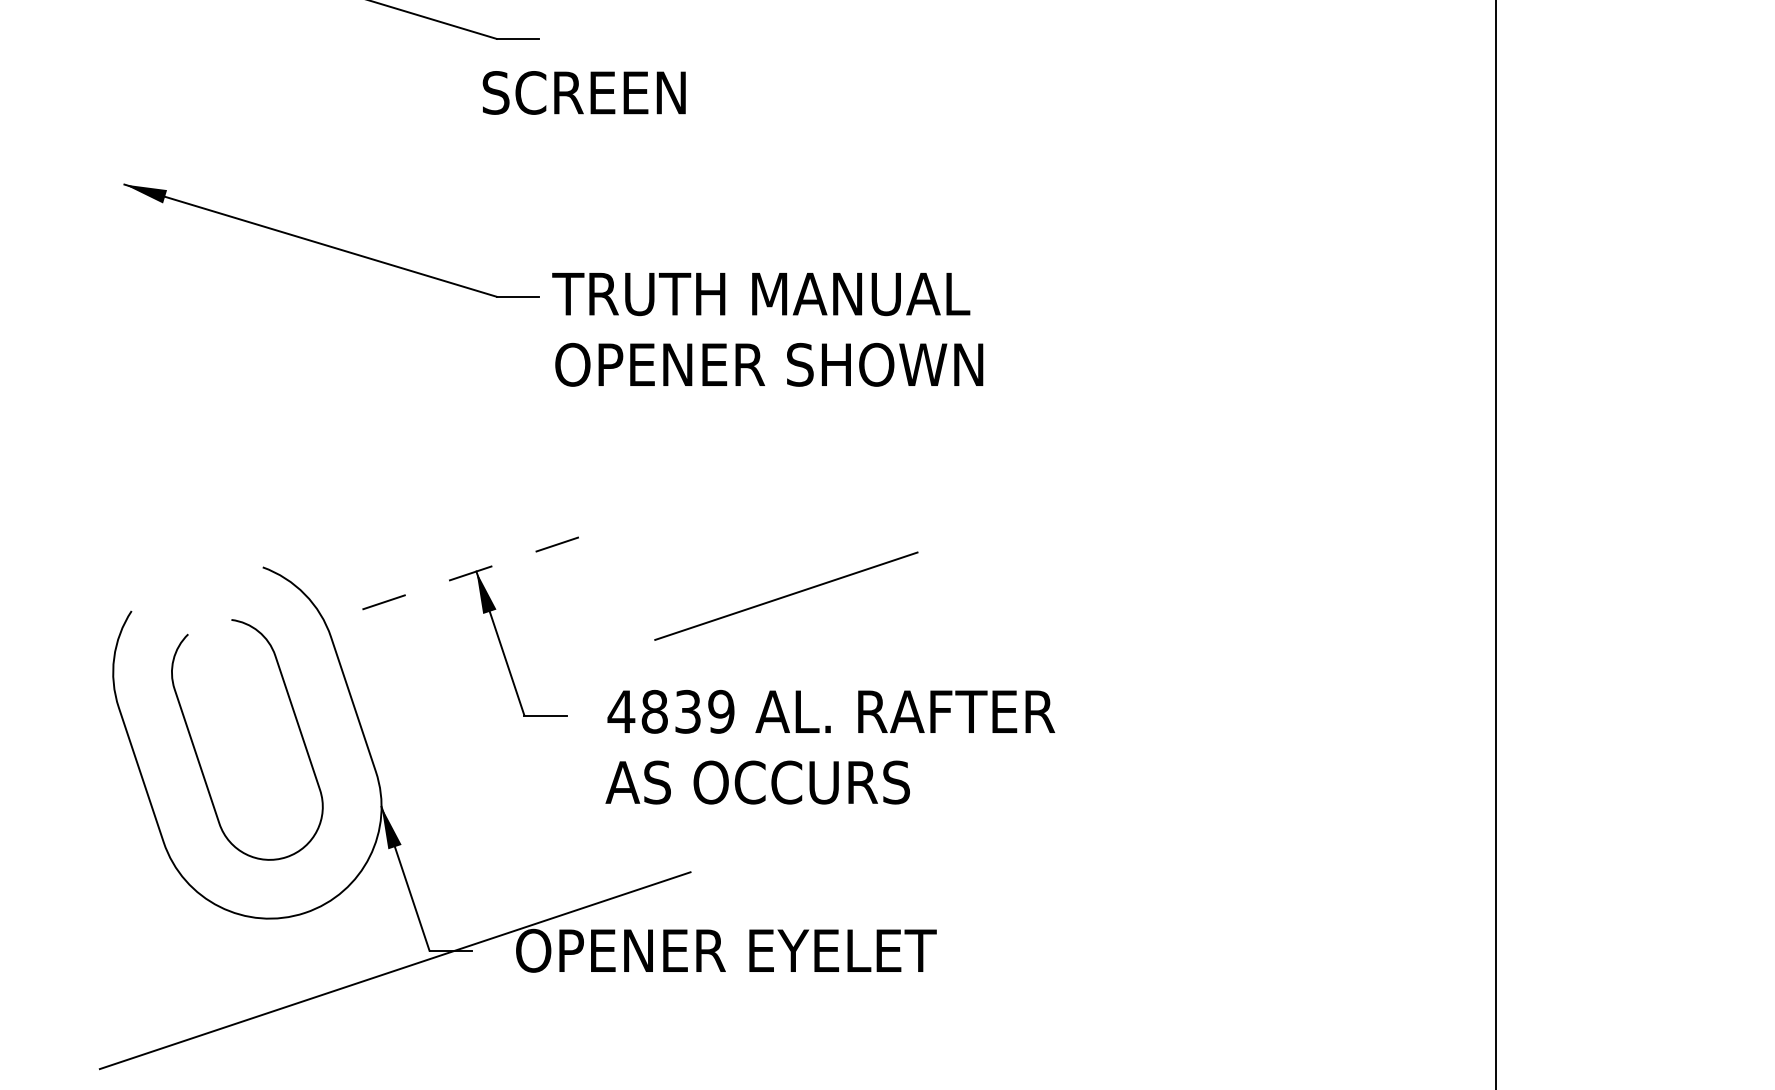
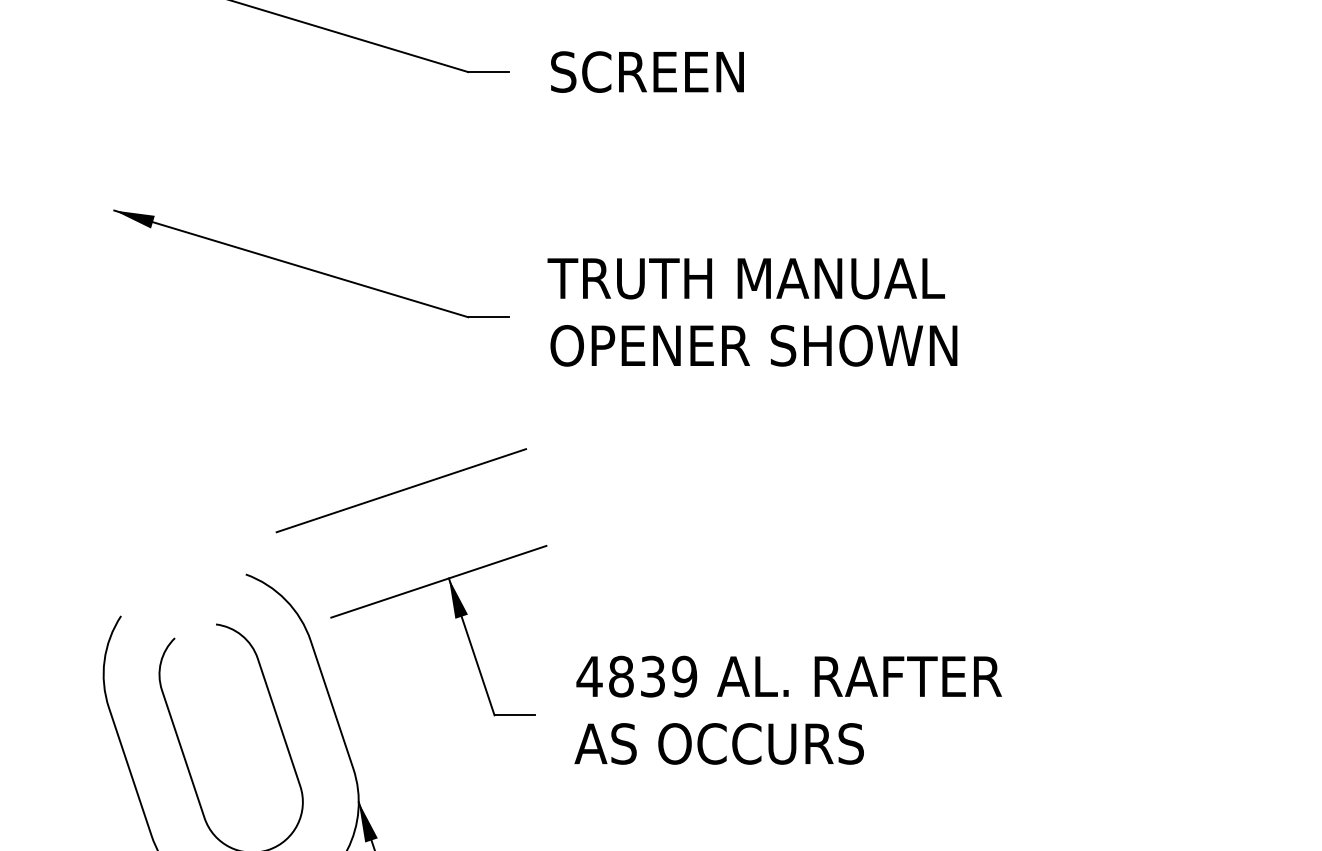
text: (583, 92) -> (646, 71), moved
text: (767, 329) -> (752, 312), moved
line: (465, 575) -> (438, 582), dashed -> solid
line: (786, 595) -> (401, 489), moved
text: (830, 746) -> (788, 709), moved

